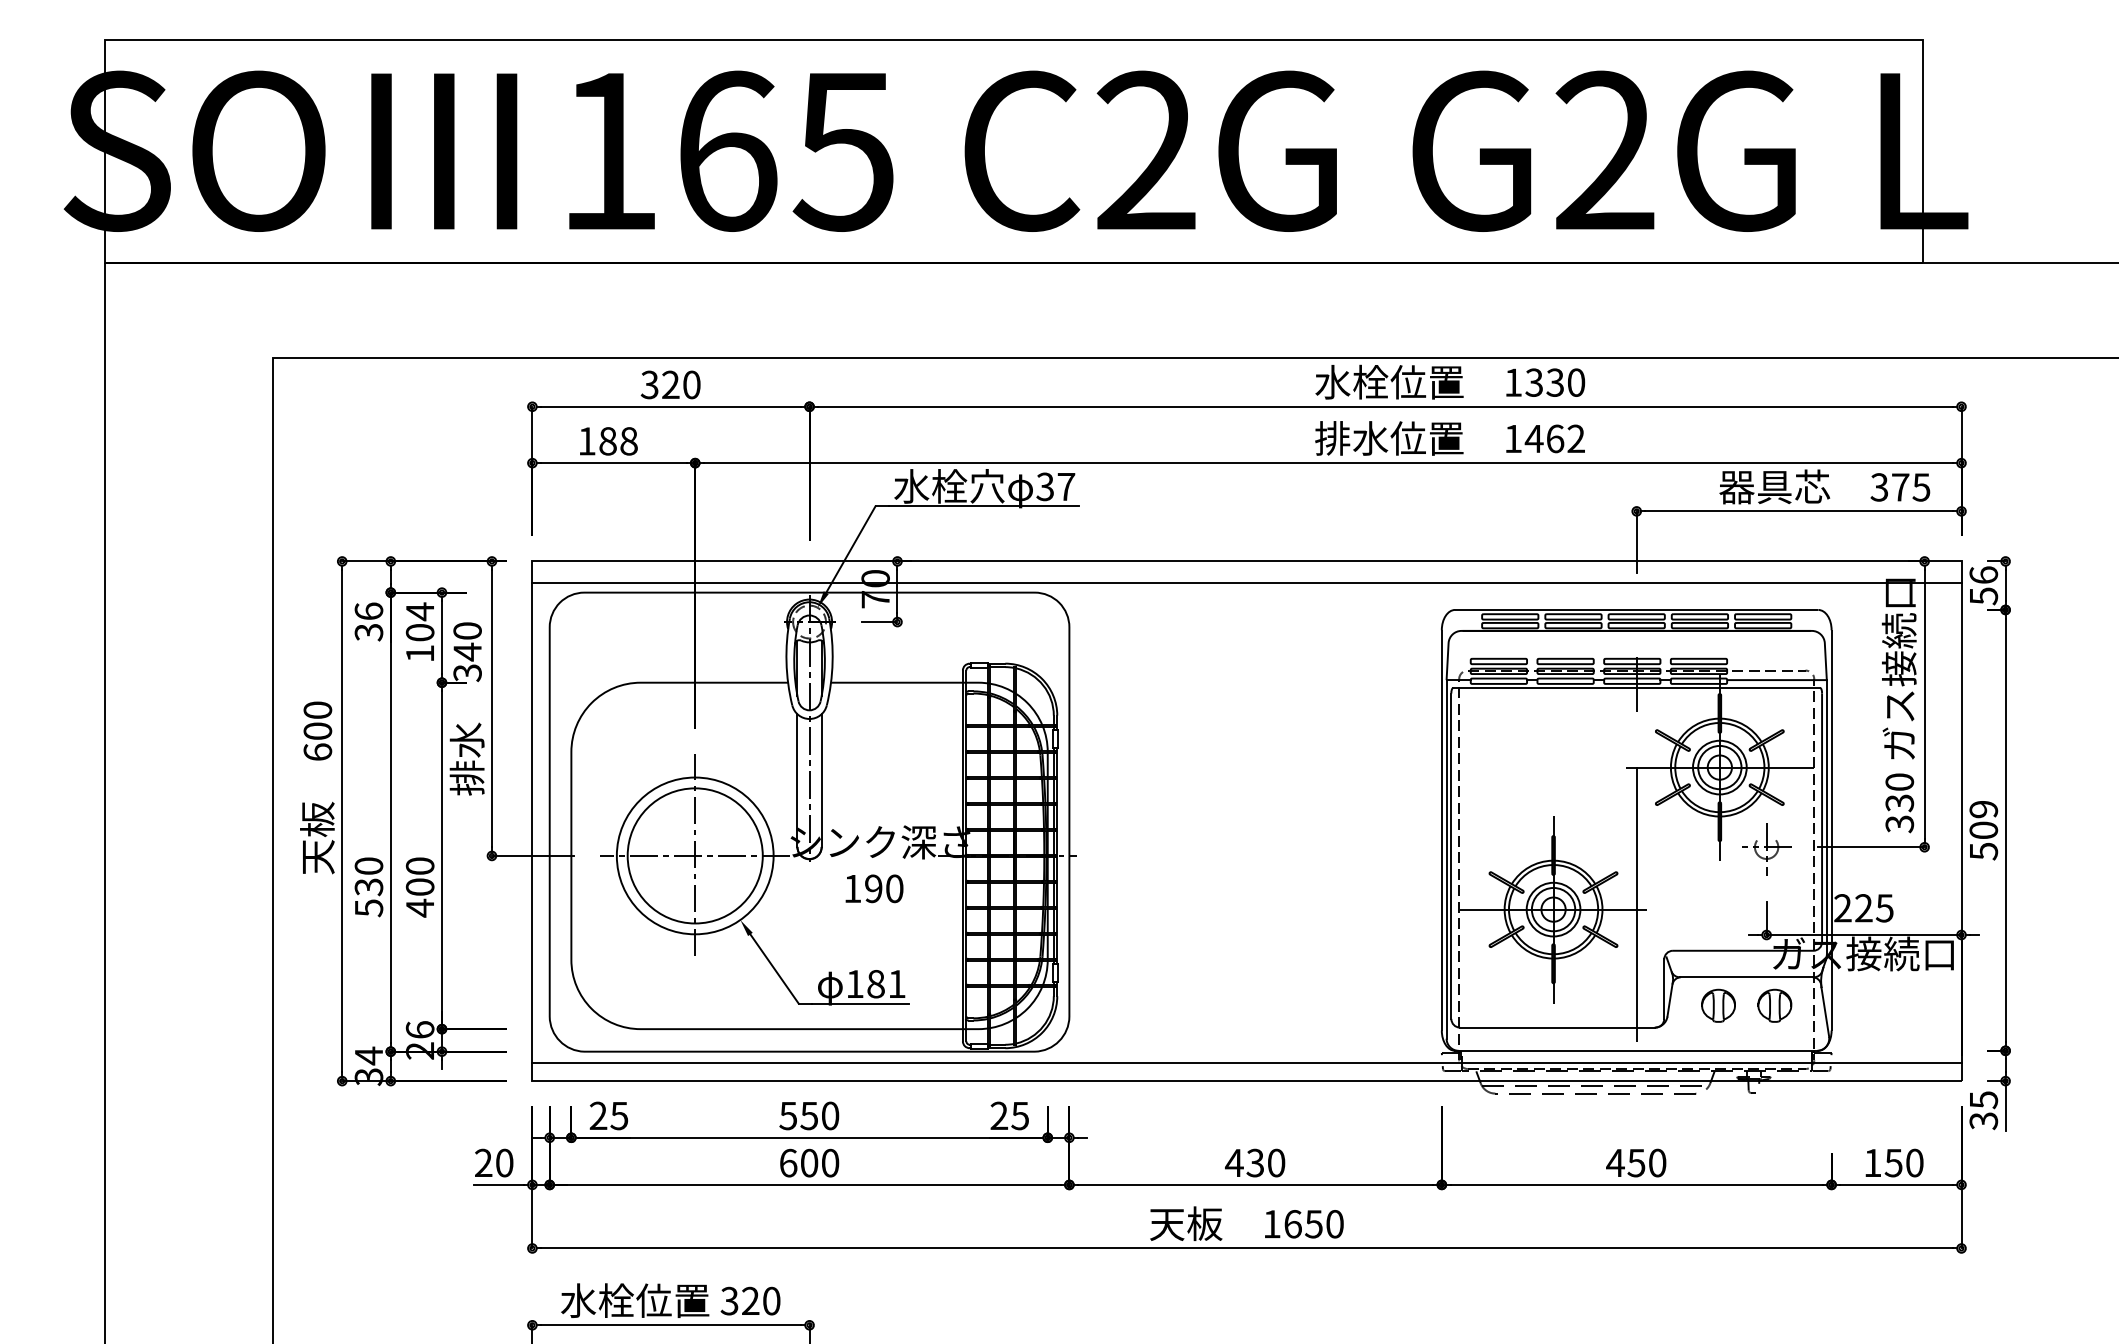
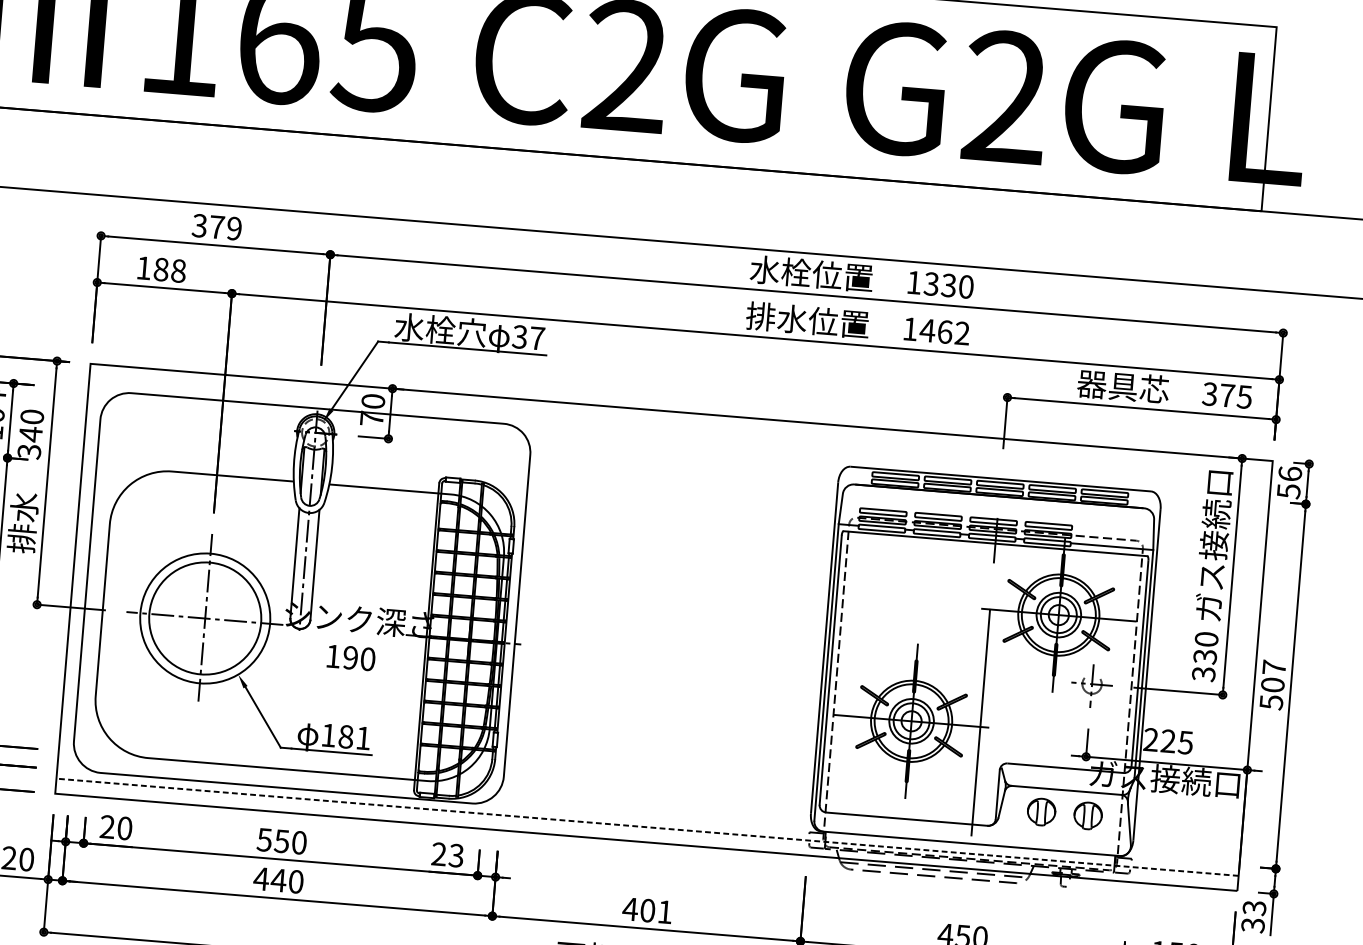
text: (681, 384) -> (225, 227), 320 -> 379
line: (1246, 583) -> (679, 430), removed
text: (1983, 809) -> (1274, 667), 509 -> 507
line: (1246, 1062) -> (647, 826), solid -> dashed
text: (1983, 1099) -> (1254, 907), 35 -> 33
text: (619, 1115) -> (124, 828), 25 -> 20
text: (1020, 1115) -> (456, 855), 25 -> 23
text: (798, 1162) -> (269, 879), 600 -> 440
text: (1265, 1162) -> (656, 910), 430 -> 401

